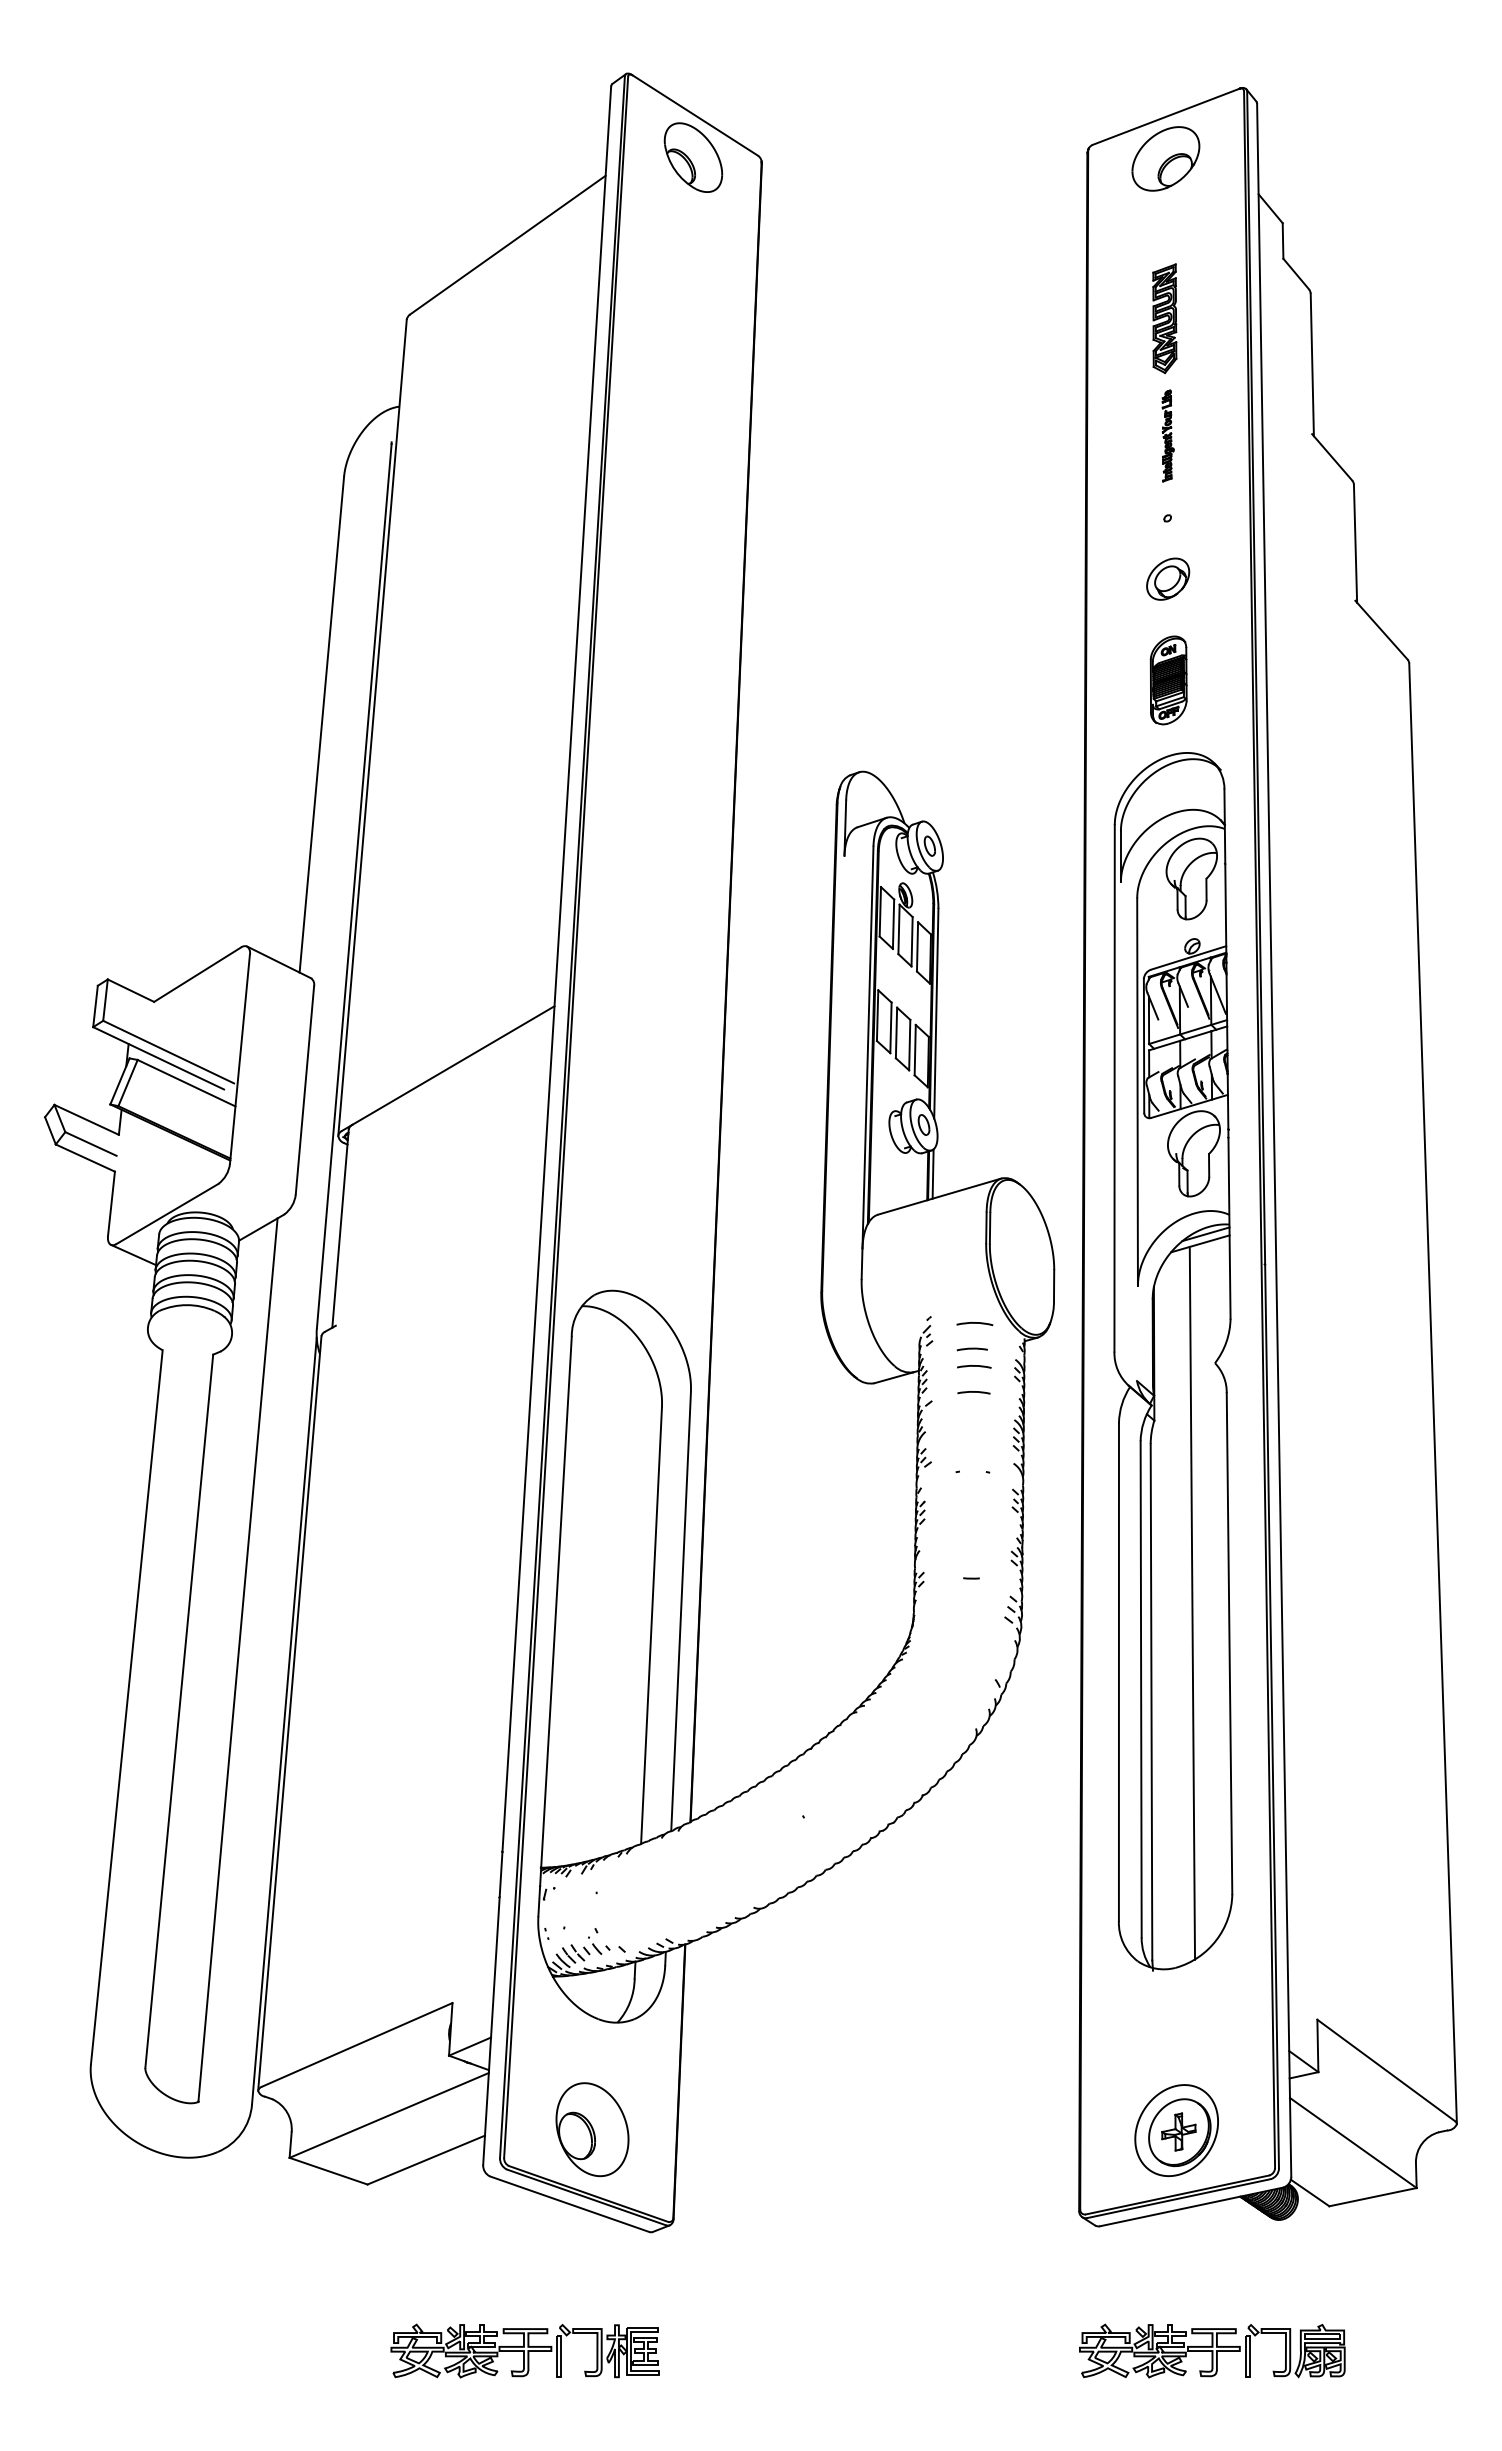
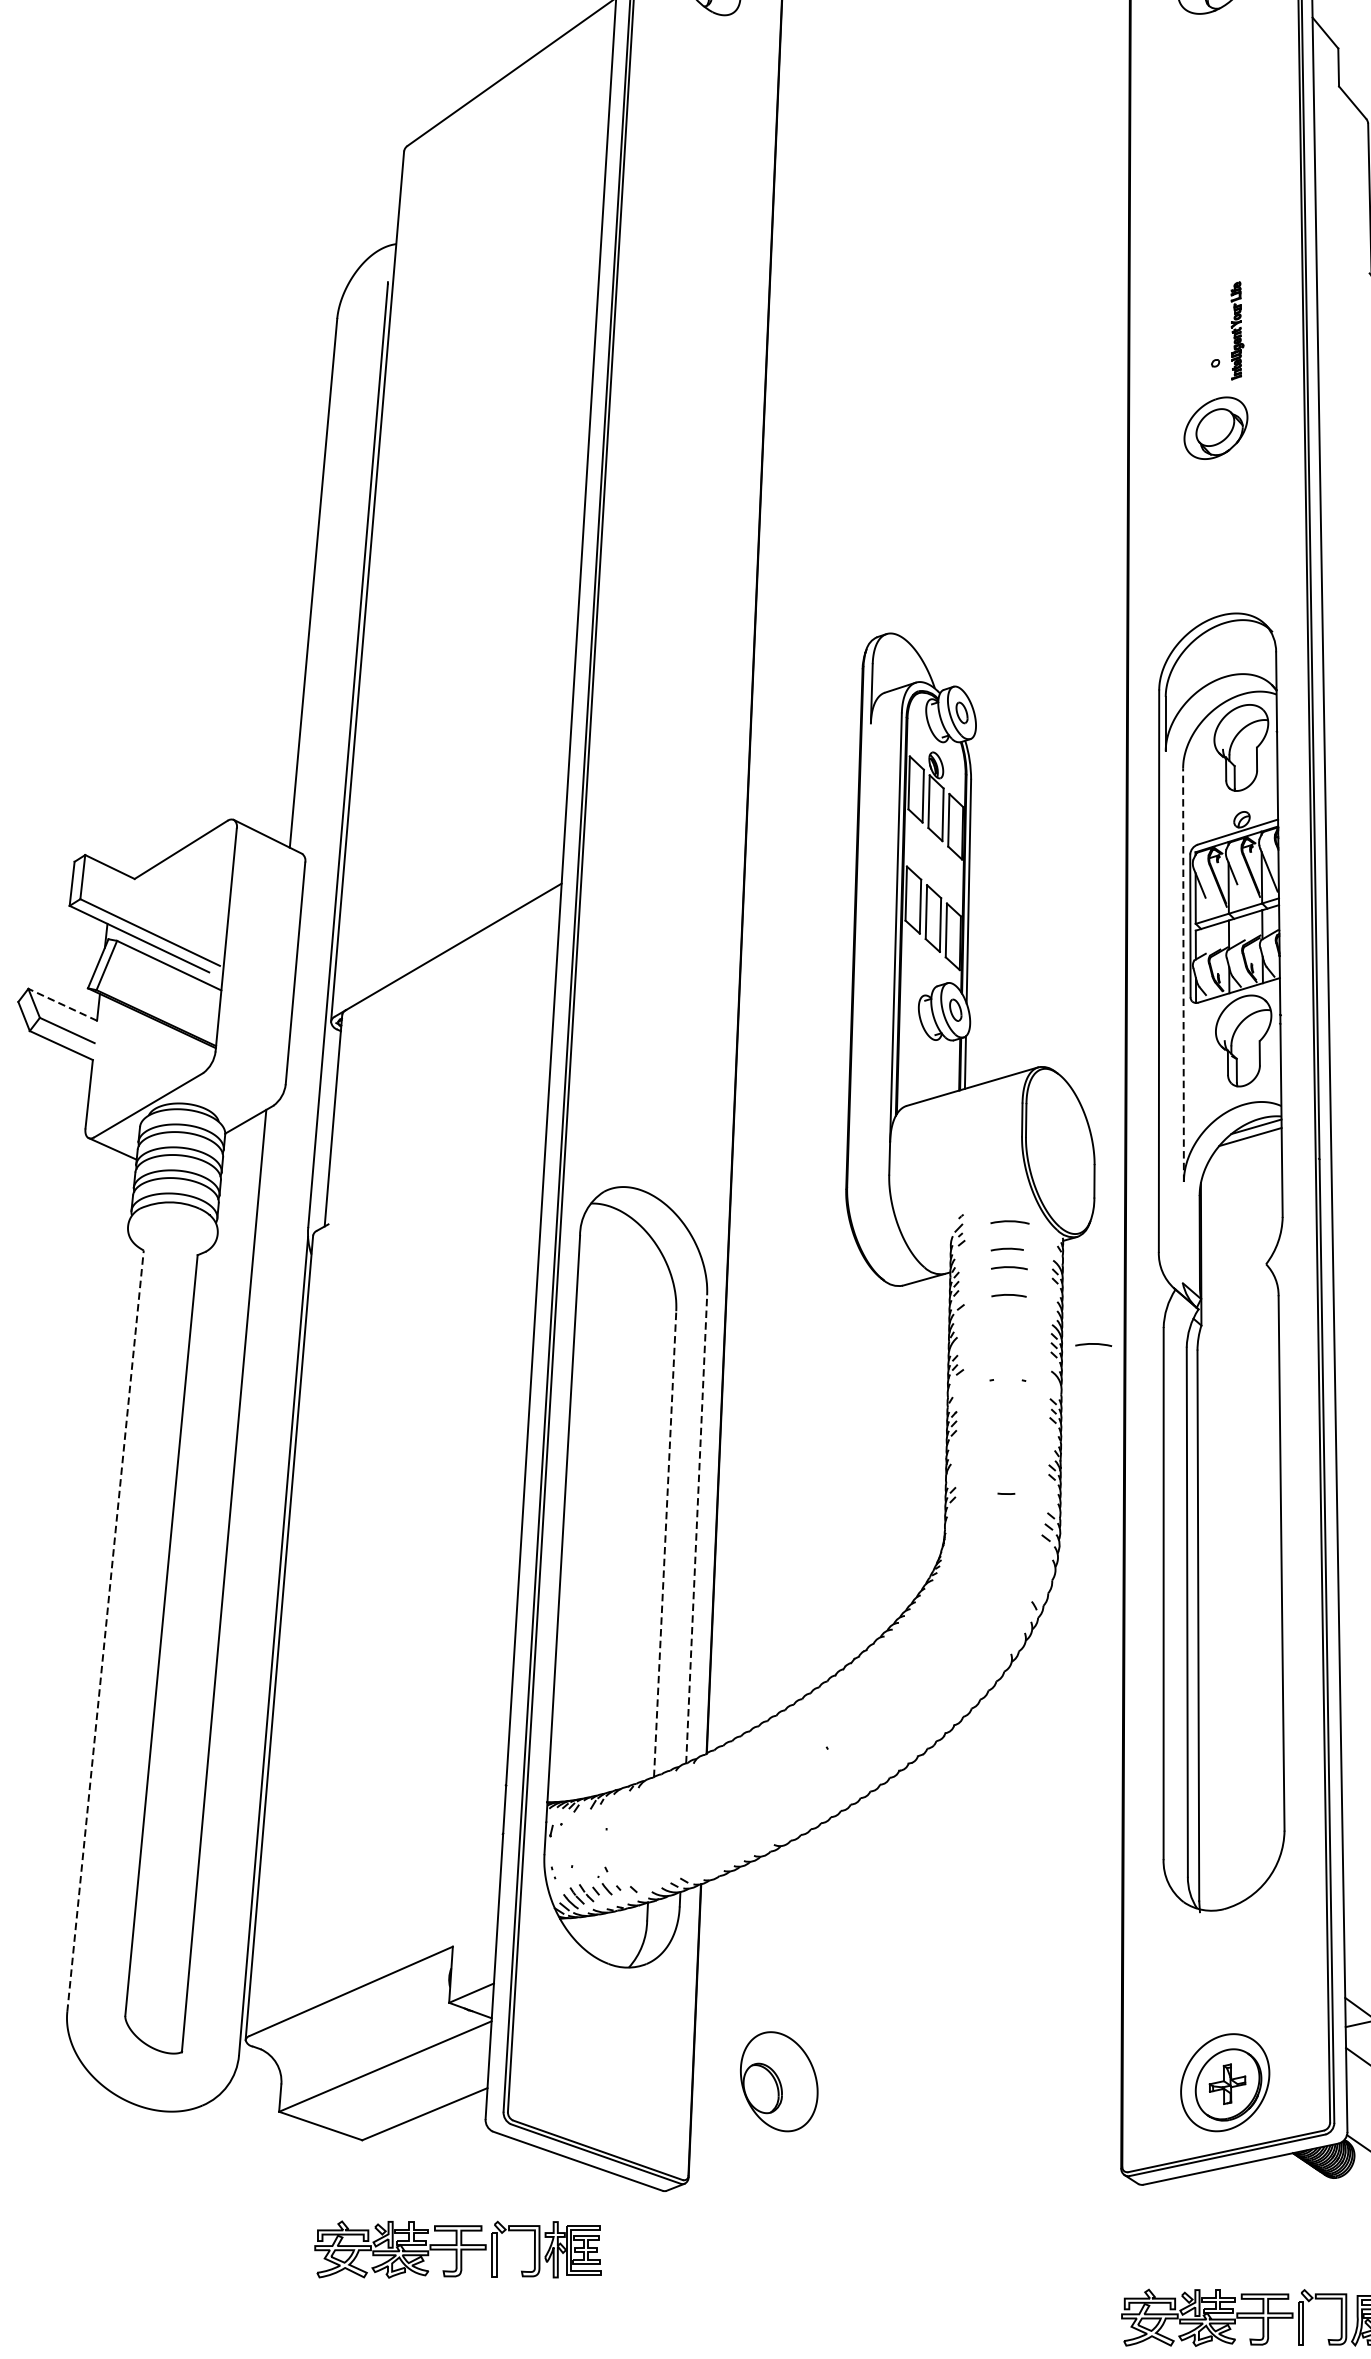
part: (1164, 318) -> (1212, 150), removed
part: (1167, 435) -> (1236, 330), moved
part: (1168, 578) -> (1216, 427), size x1.4
part: (1168, 680) -> (1216, 536), removed
line: (1137, 1092) -> (1183, 975), solid -> dashed
line: (86, 1119) -> (62, 1004), solid -> dashed
arc: (1053, 1438) -> (1093, 1344), added
line: (1192, 1602) -> (1242, 1519), removed
line: (681, 1611) -> (697, 1529), solid -> dashed
line: (651, 1625) -> (665, 1544), solid -> dashed
line: (126, 1707) -> (105, 1631), solid -> dashed
part: (592, 2129) -> (779, 2081), moved
part: (524, 2350) -> (457, 2248), moved

